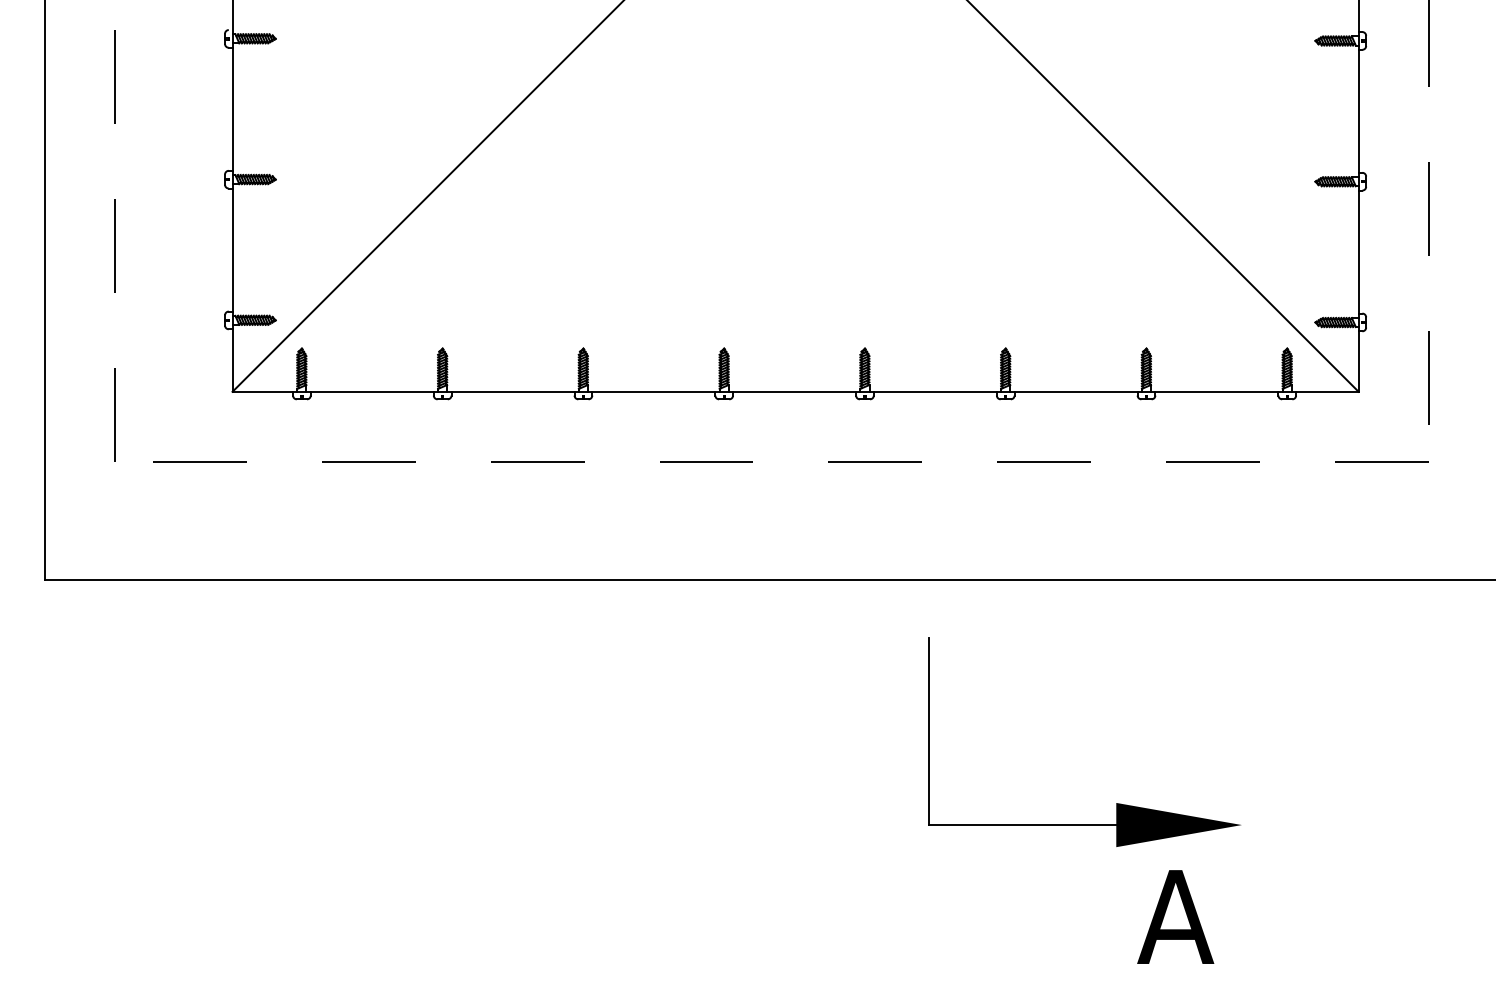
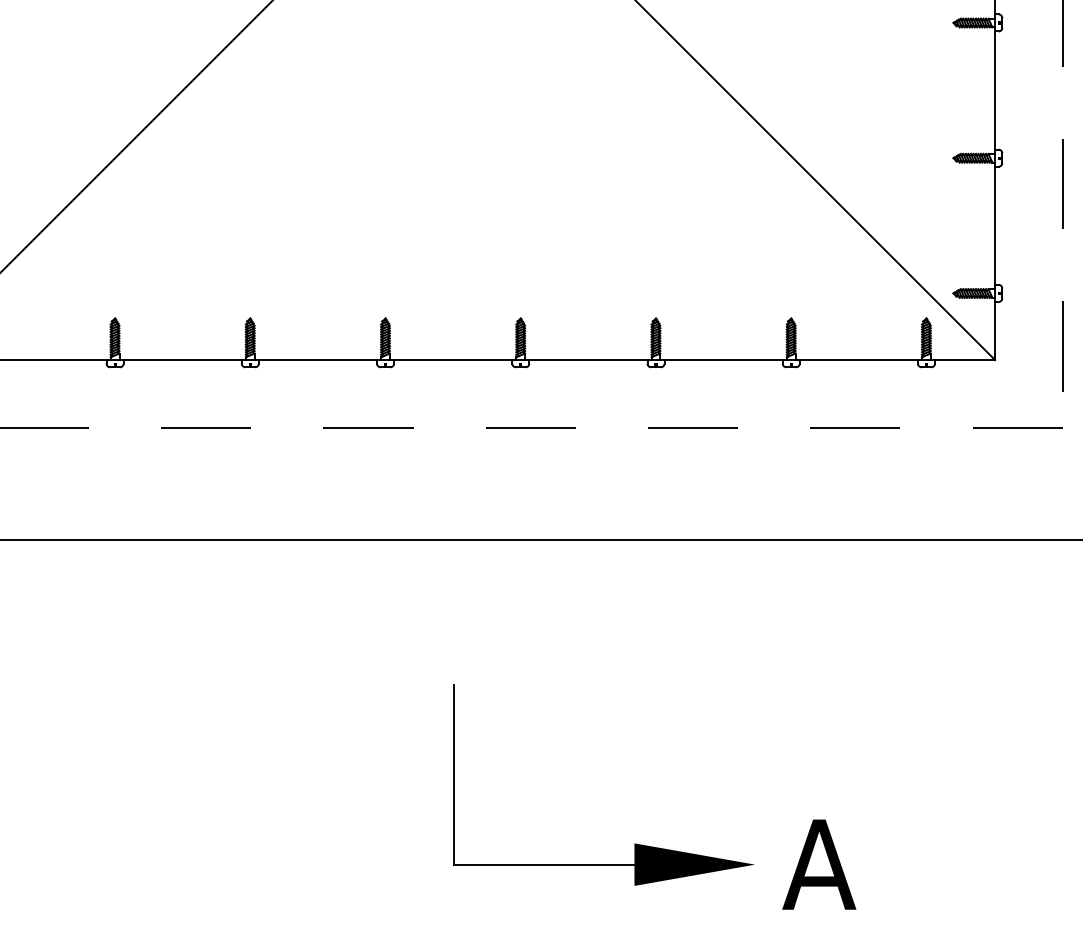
part: (1116, 803) -> (634, 843), moved

